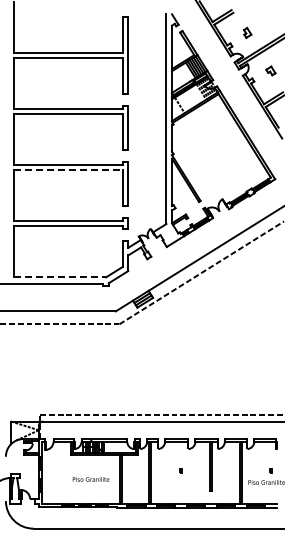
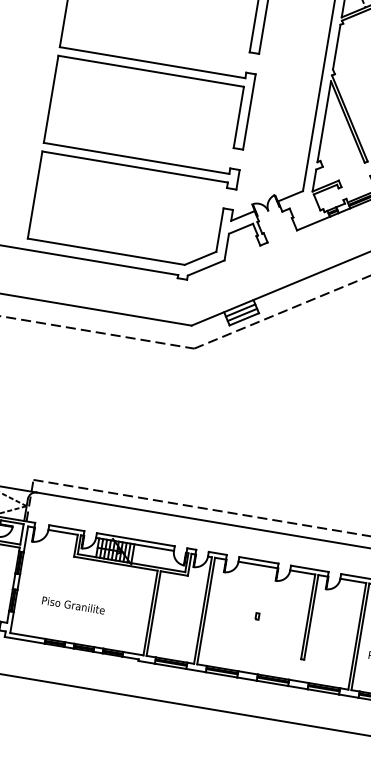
line: (68, 170) -> (151, 72), dashed -> solid
line: (60, 277) -> (107, 252), dashed -> solid
text: (90, 479) -> (72, 605), moved

